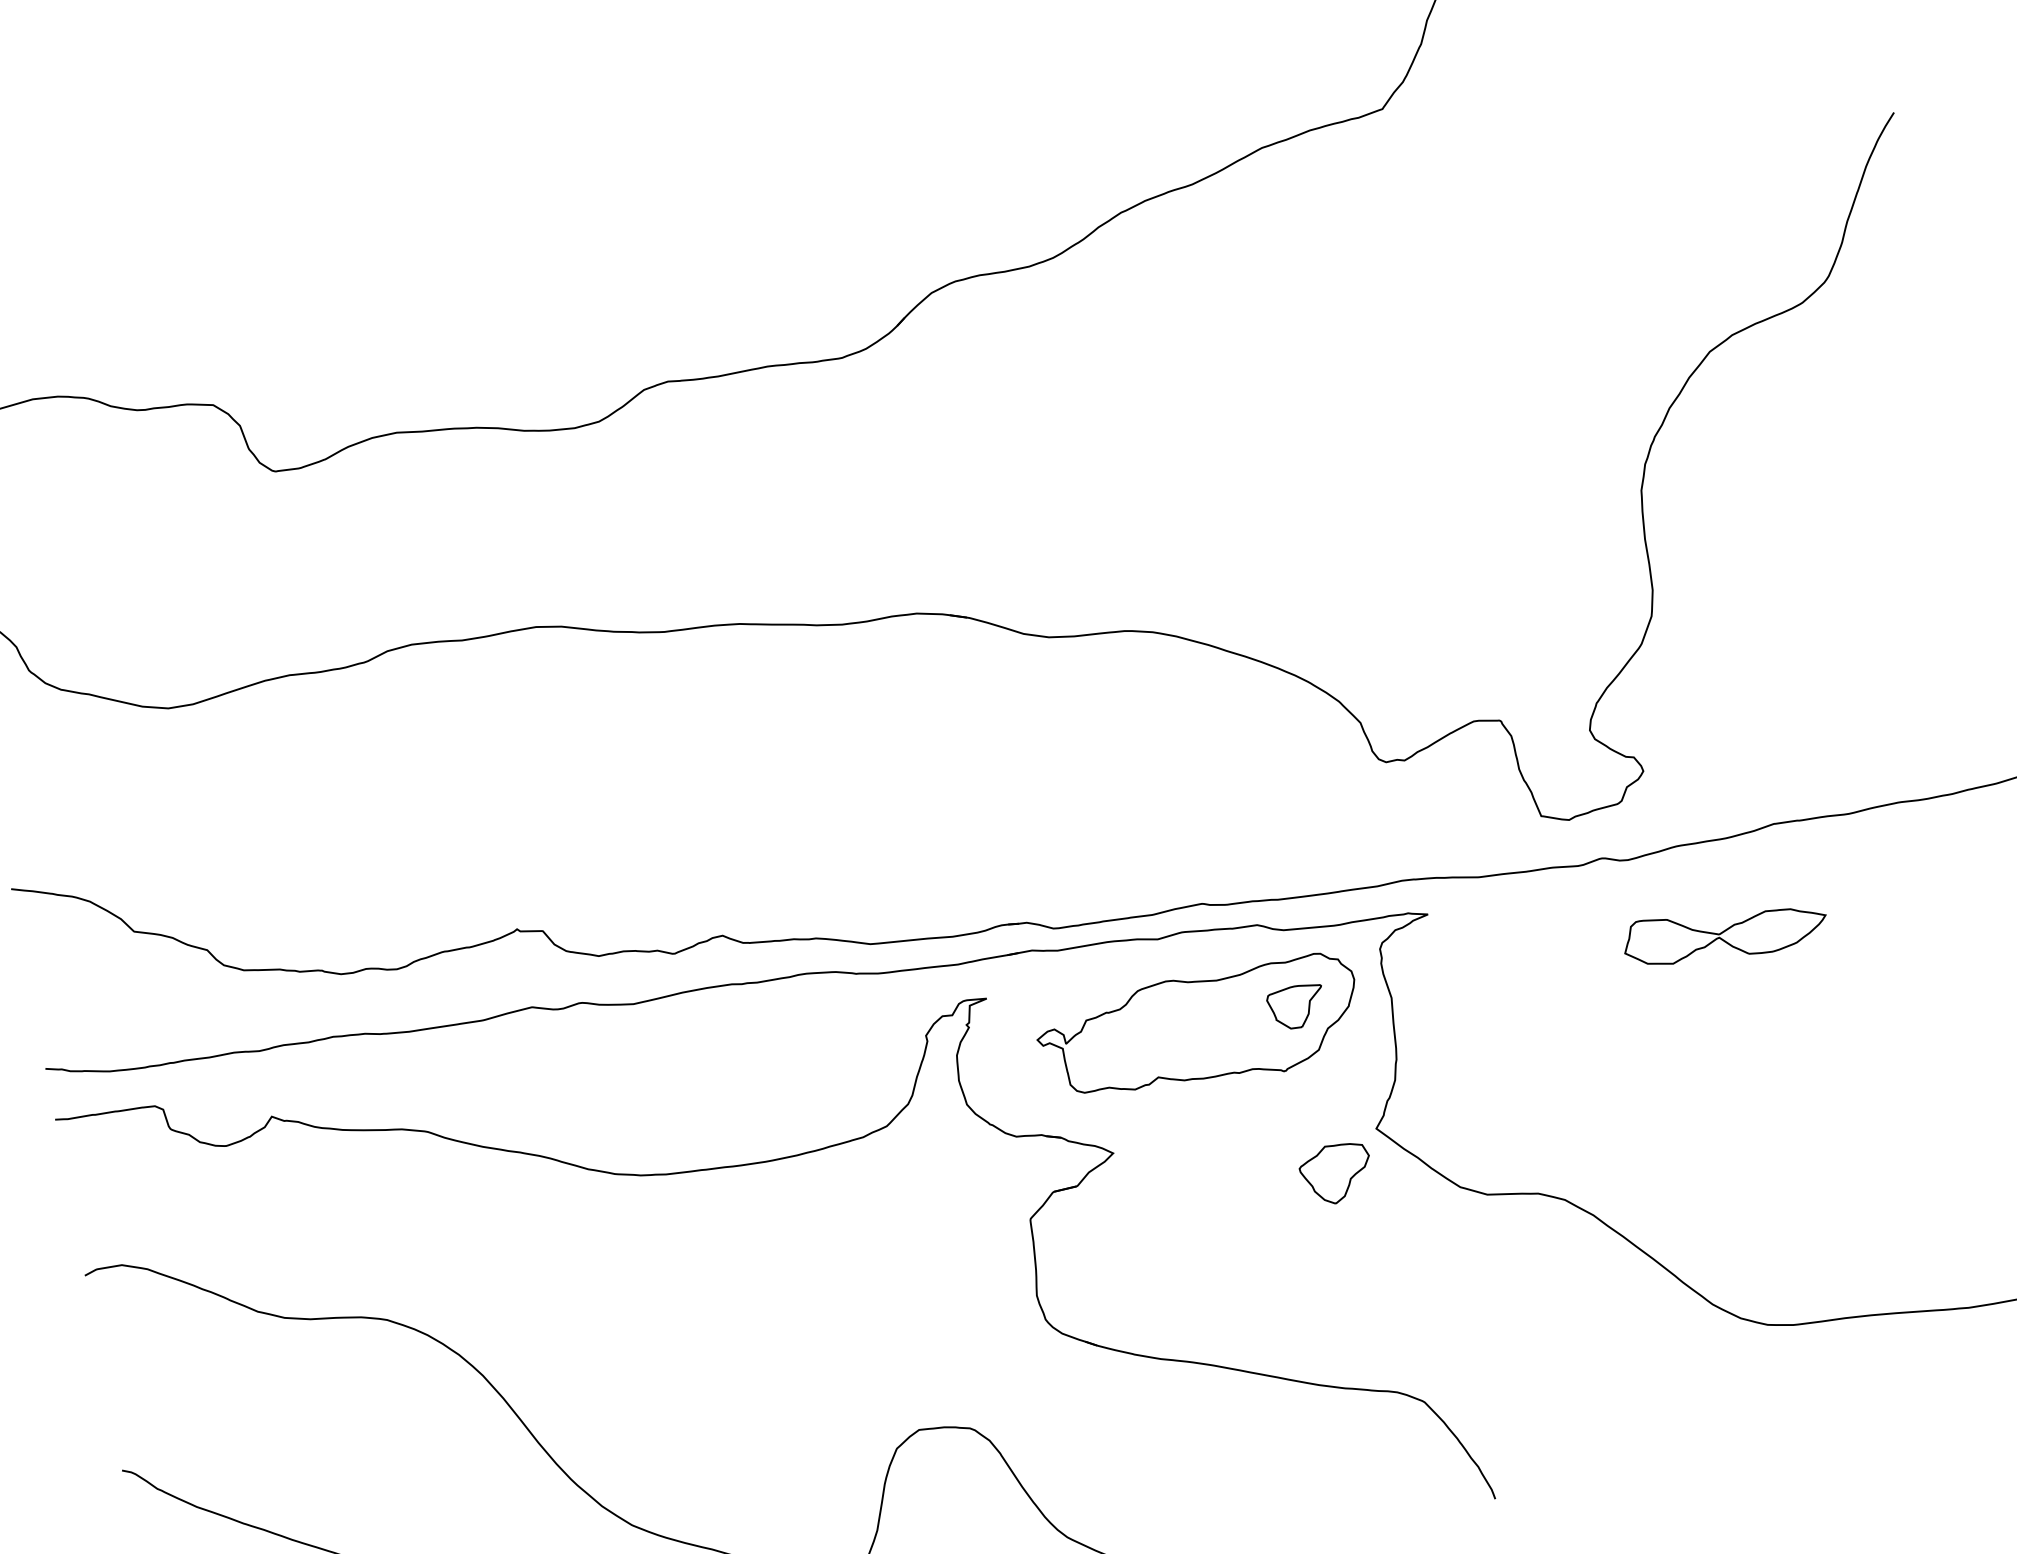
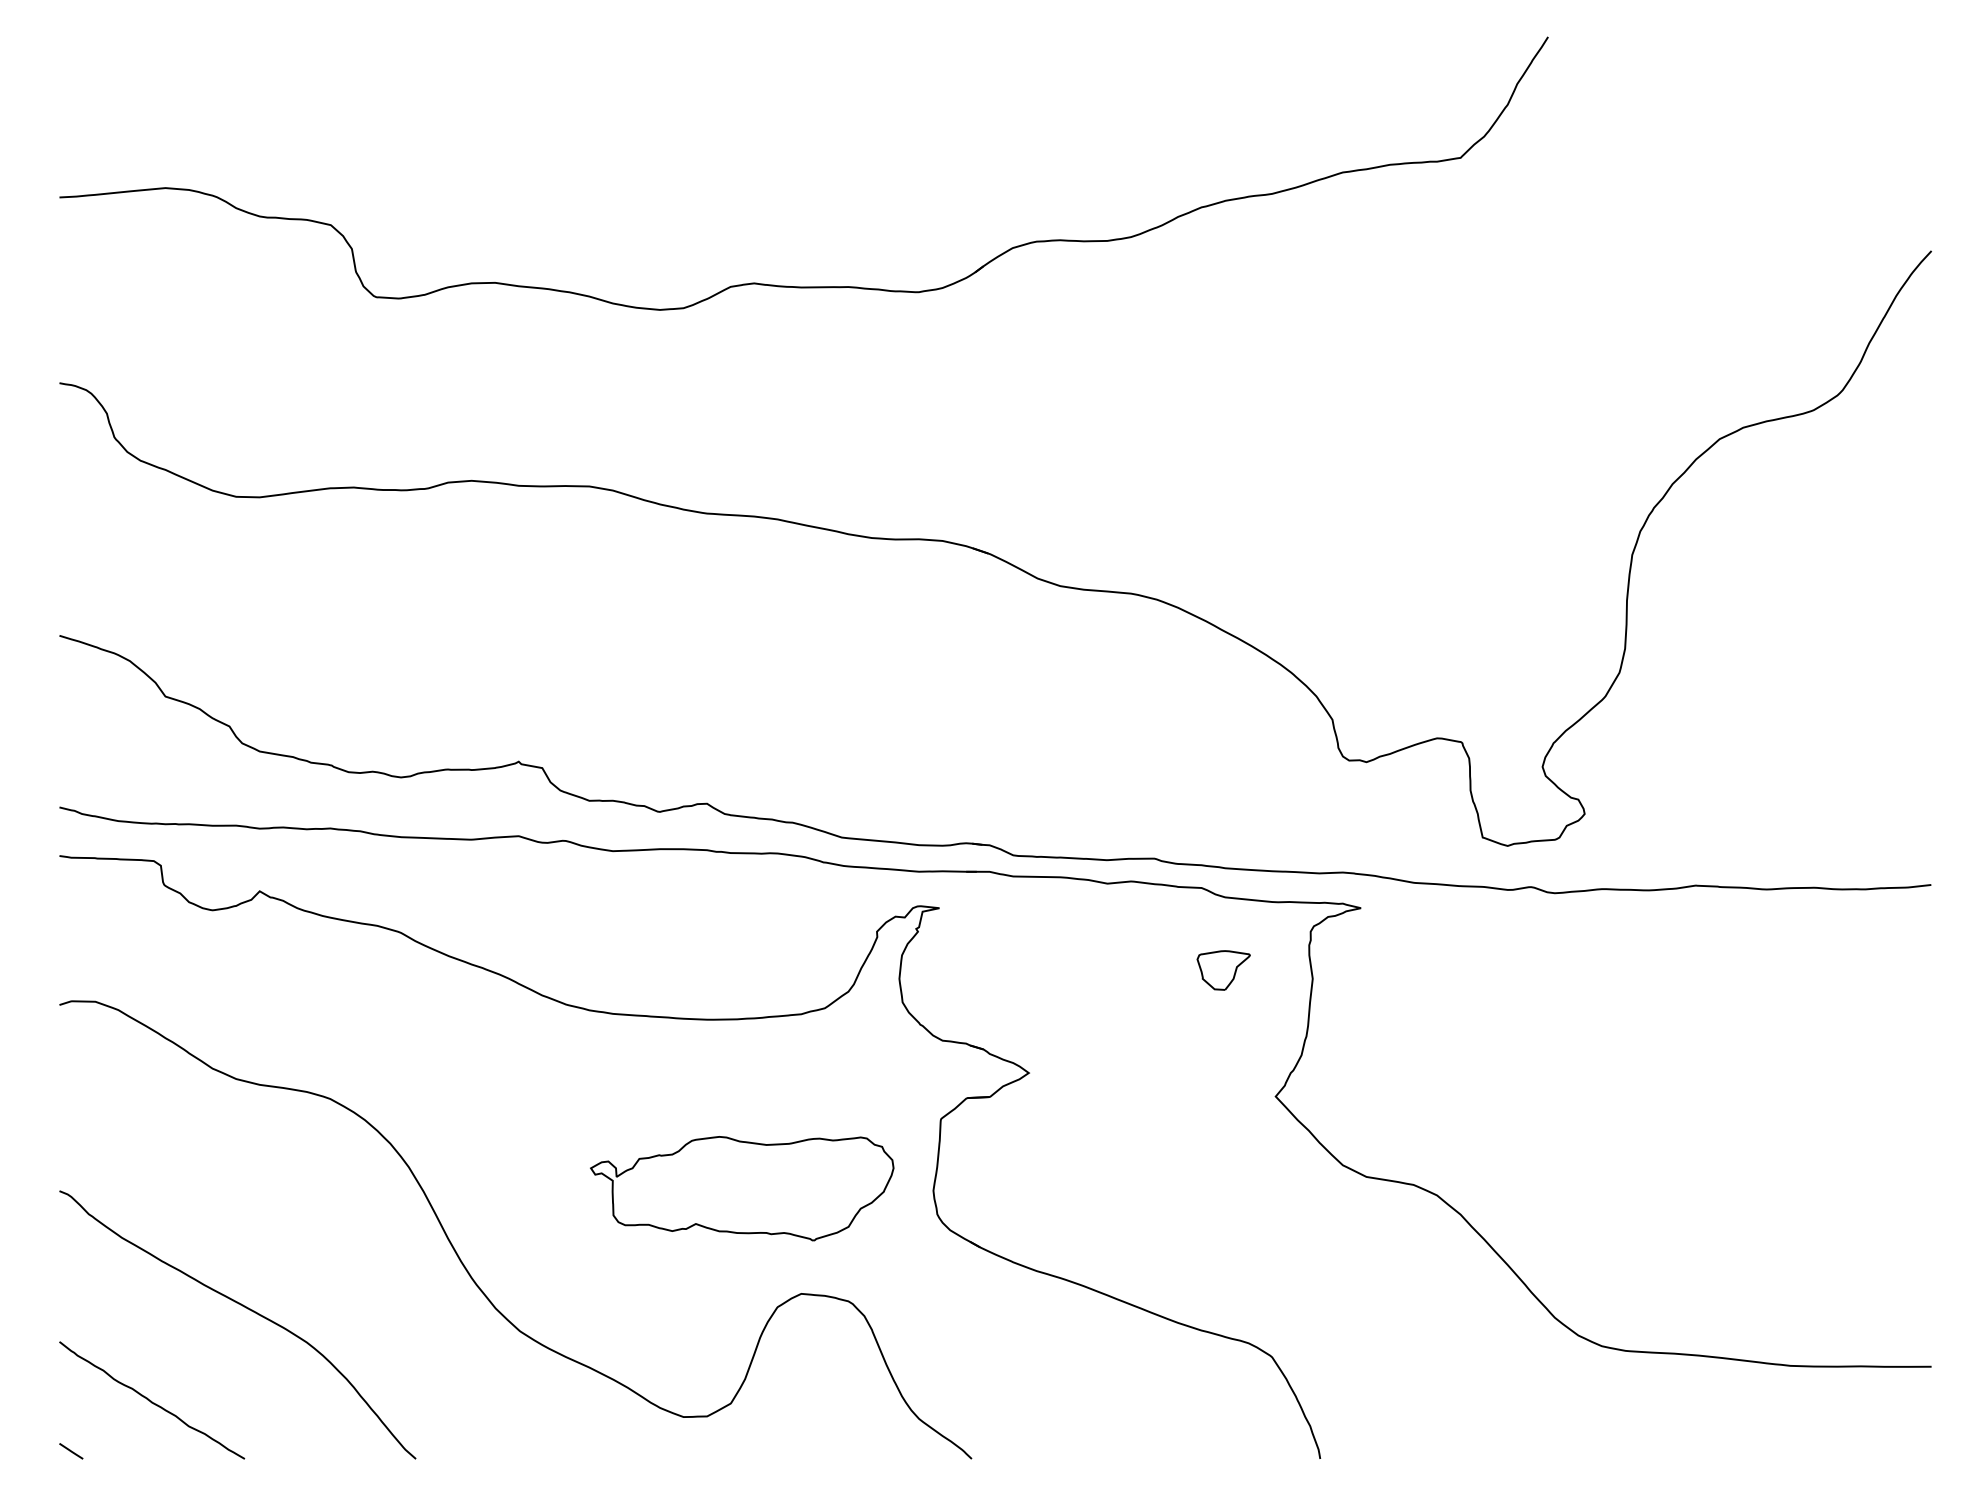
part: (1724, 931) -> (1631, 976), removed
part: (1200, 1030) -> (742, 1188), moved
part: (1335, 1174) -> (1230, 1131), removed

